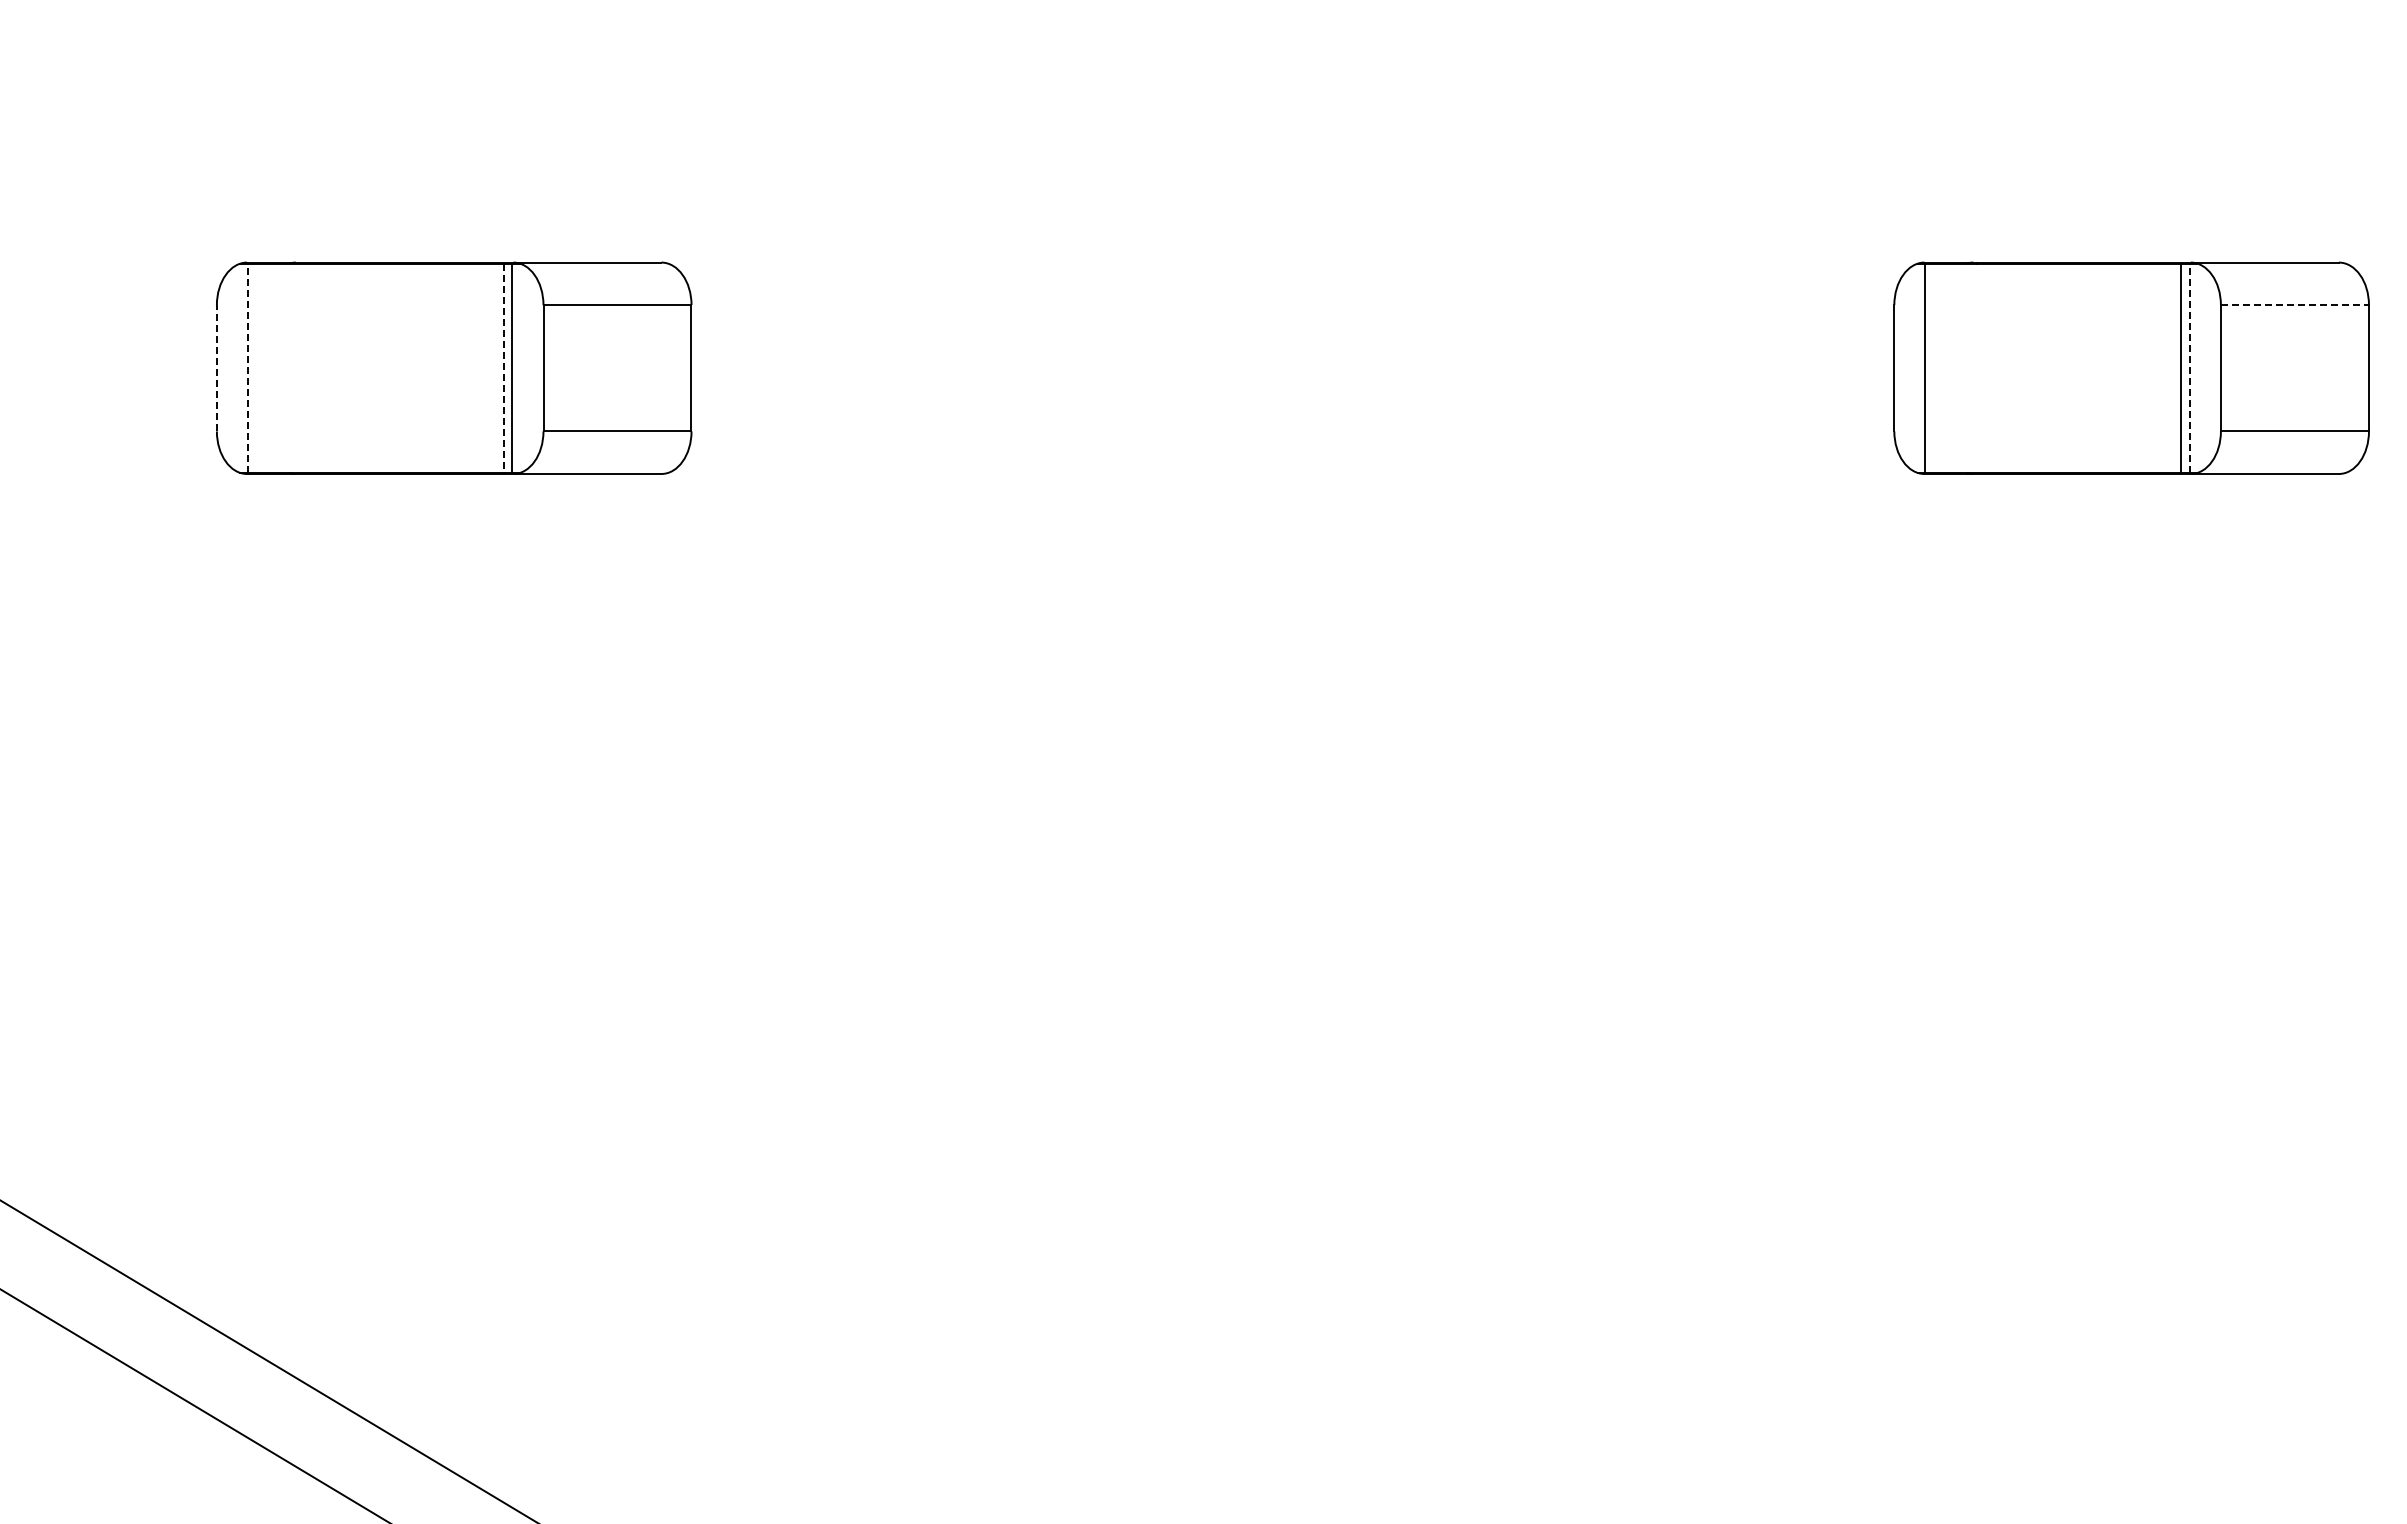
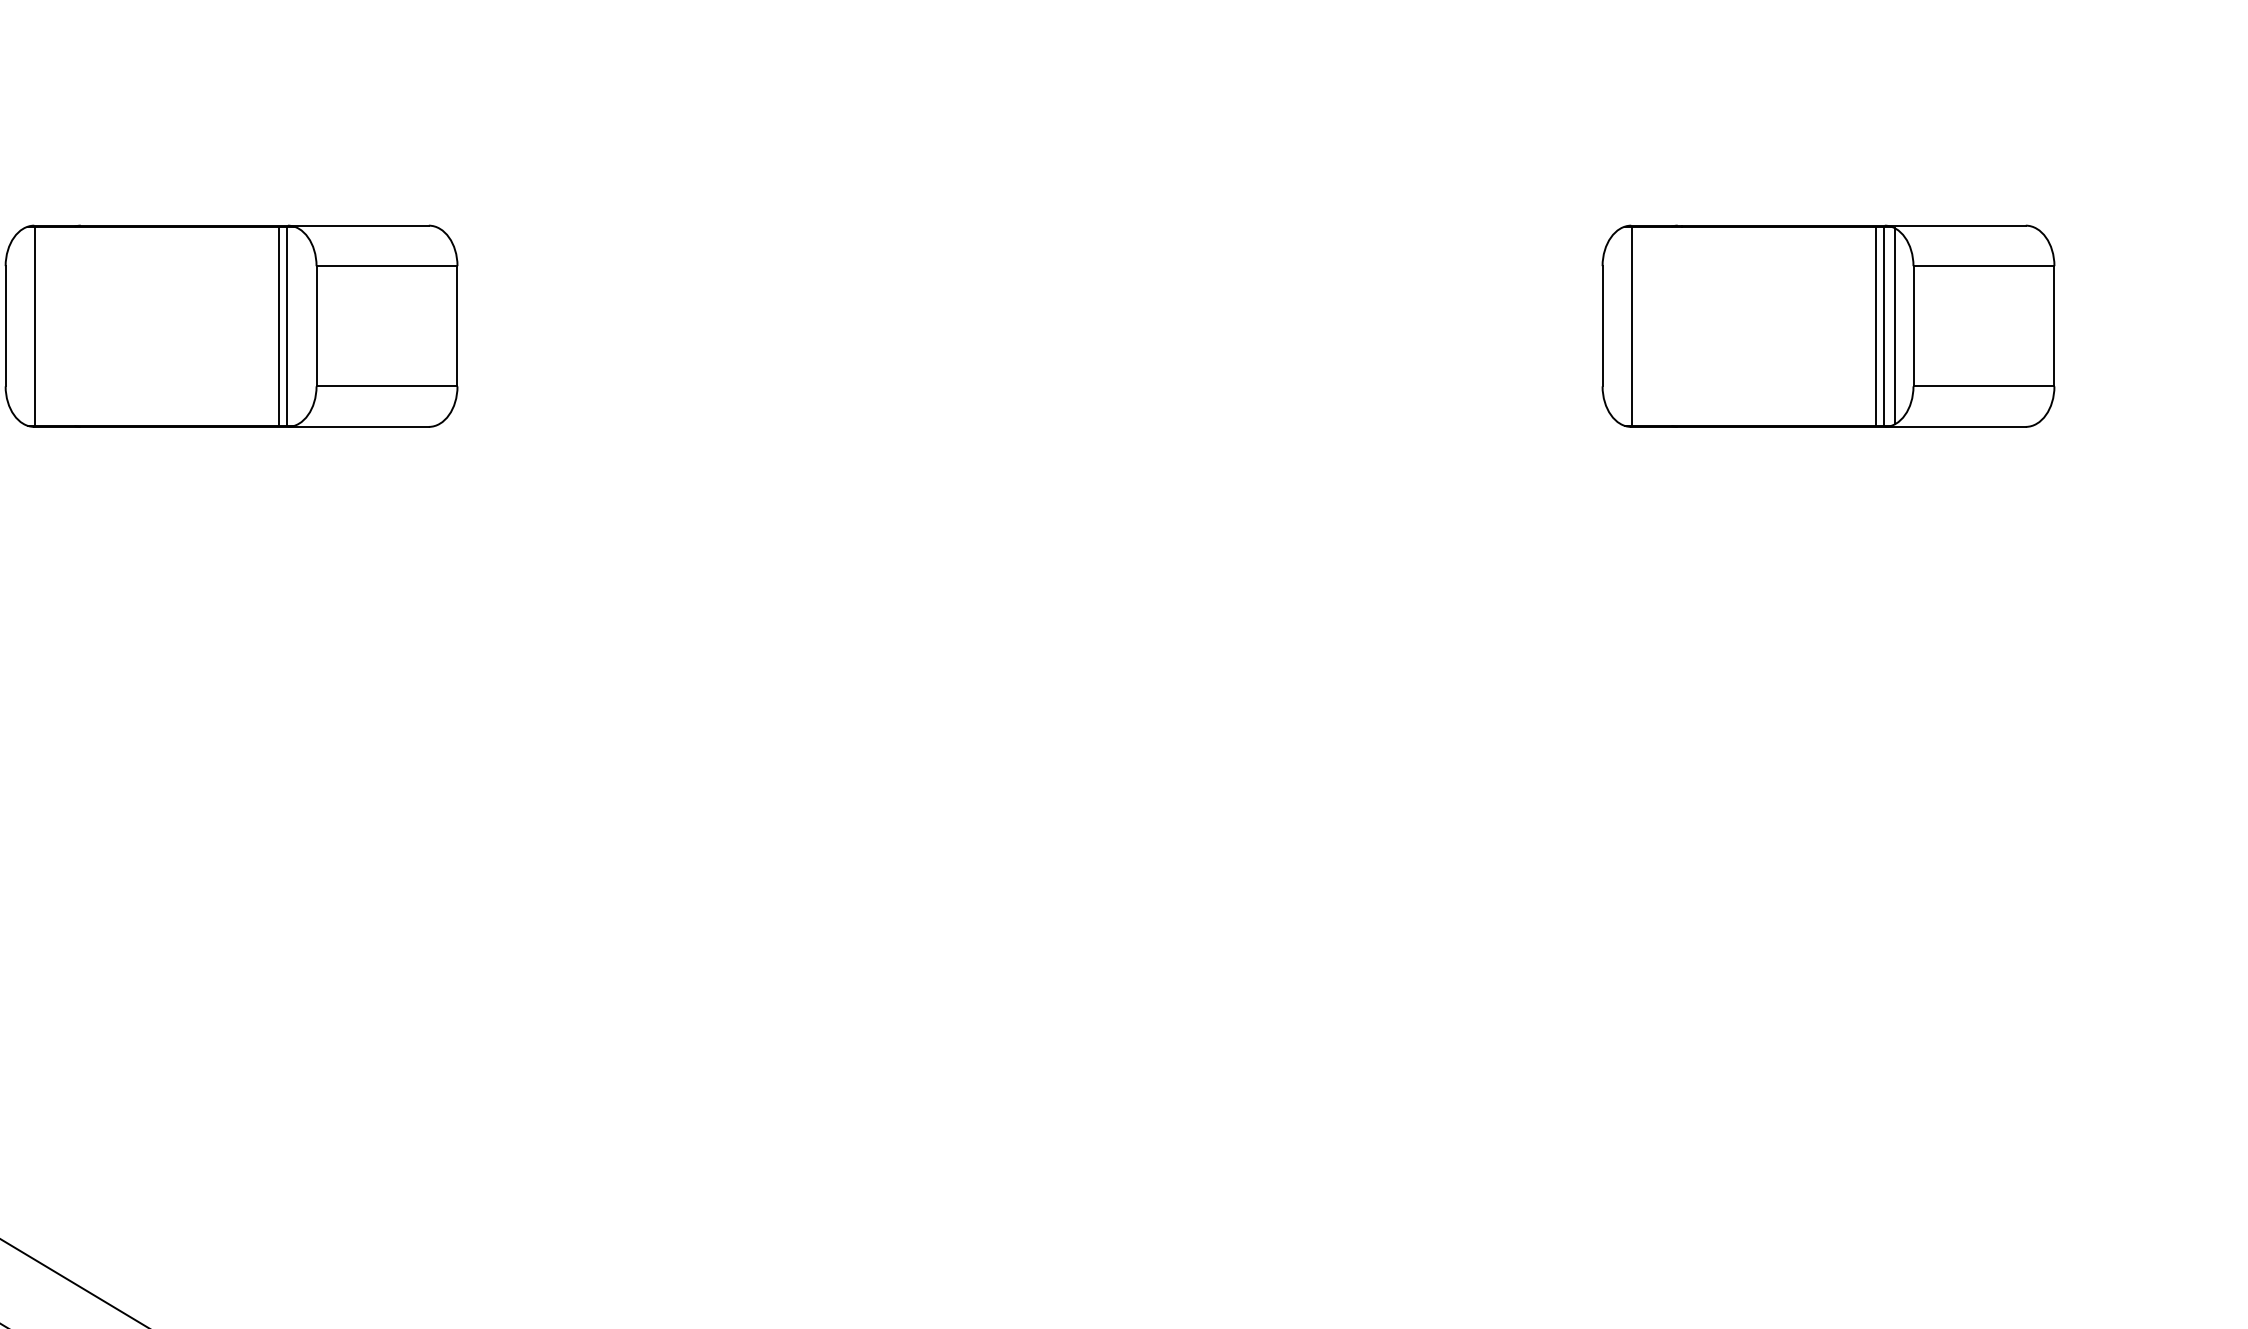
line: (2294, 305) -> (1983, 266), dashed -> solid
line: (216, 367) -> (5, 325), dashed -> solid
line: (247, 368) -> (34, 326), dashed -> solid
line: (504, 368) -> (279, 326), dashed -> solid
line: (2189, 368) -> (1883, 326), dashed -> solid
line: (2201, 368) -> (1894, 326), added

